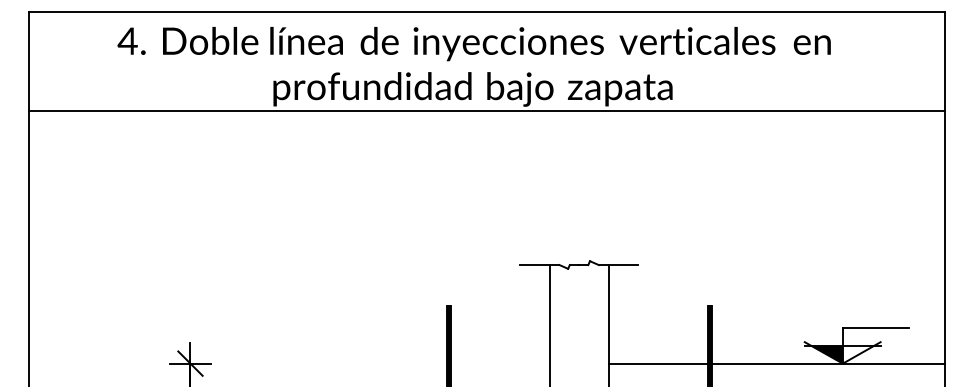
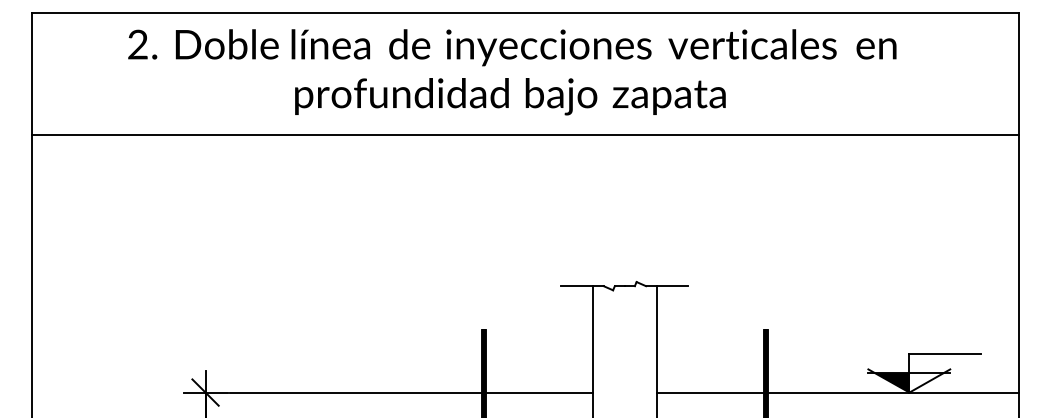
text: (127, 40) -> (137, 43), 4. -> 2.
line: (486, 111) -> (524, 134), moved
line: (381, 363) -> (411, 392), added

